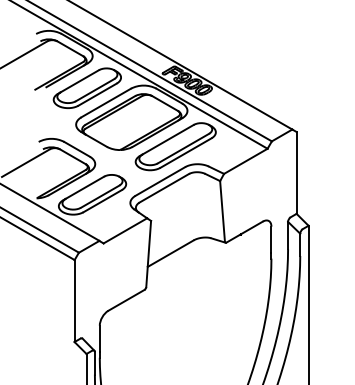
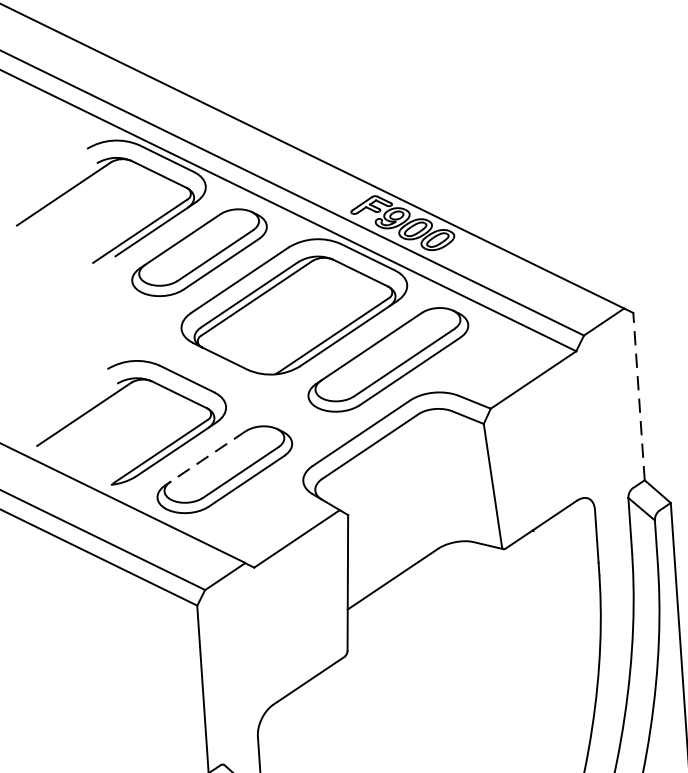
line: (296, 172) -> (638, 395), solid -> dashed
line: (84, 188) -> (207, 457), solid -> dashed

